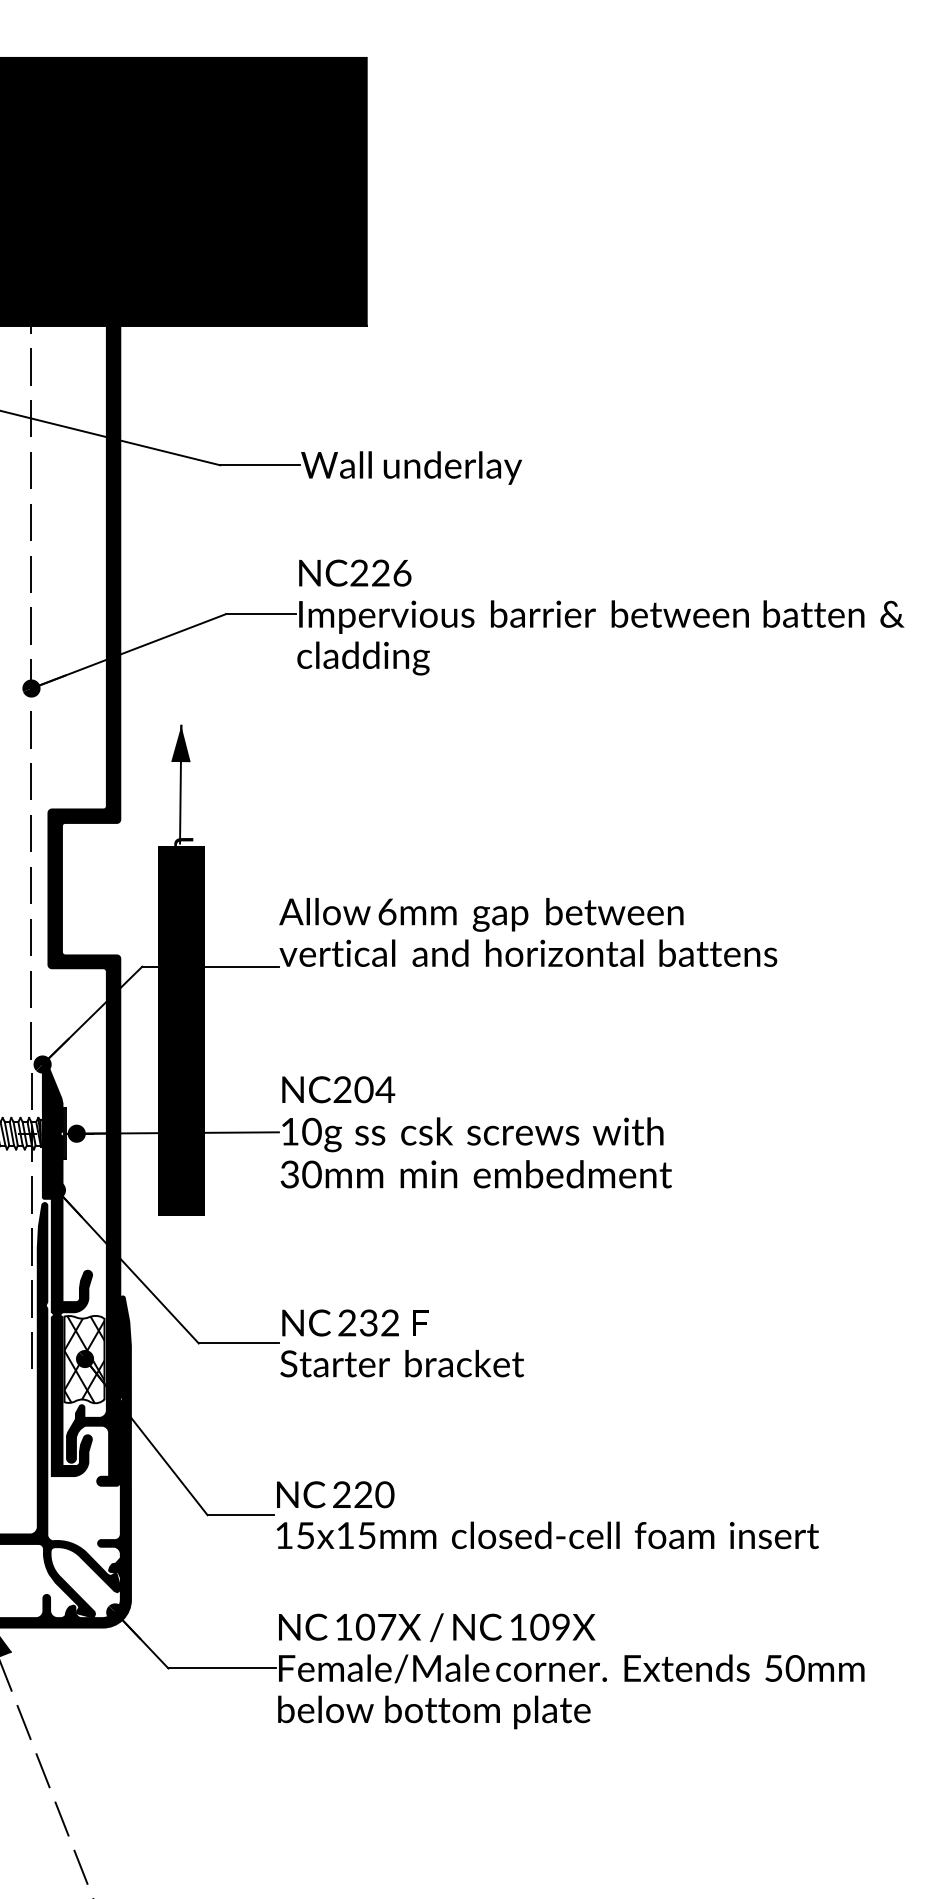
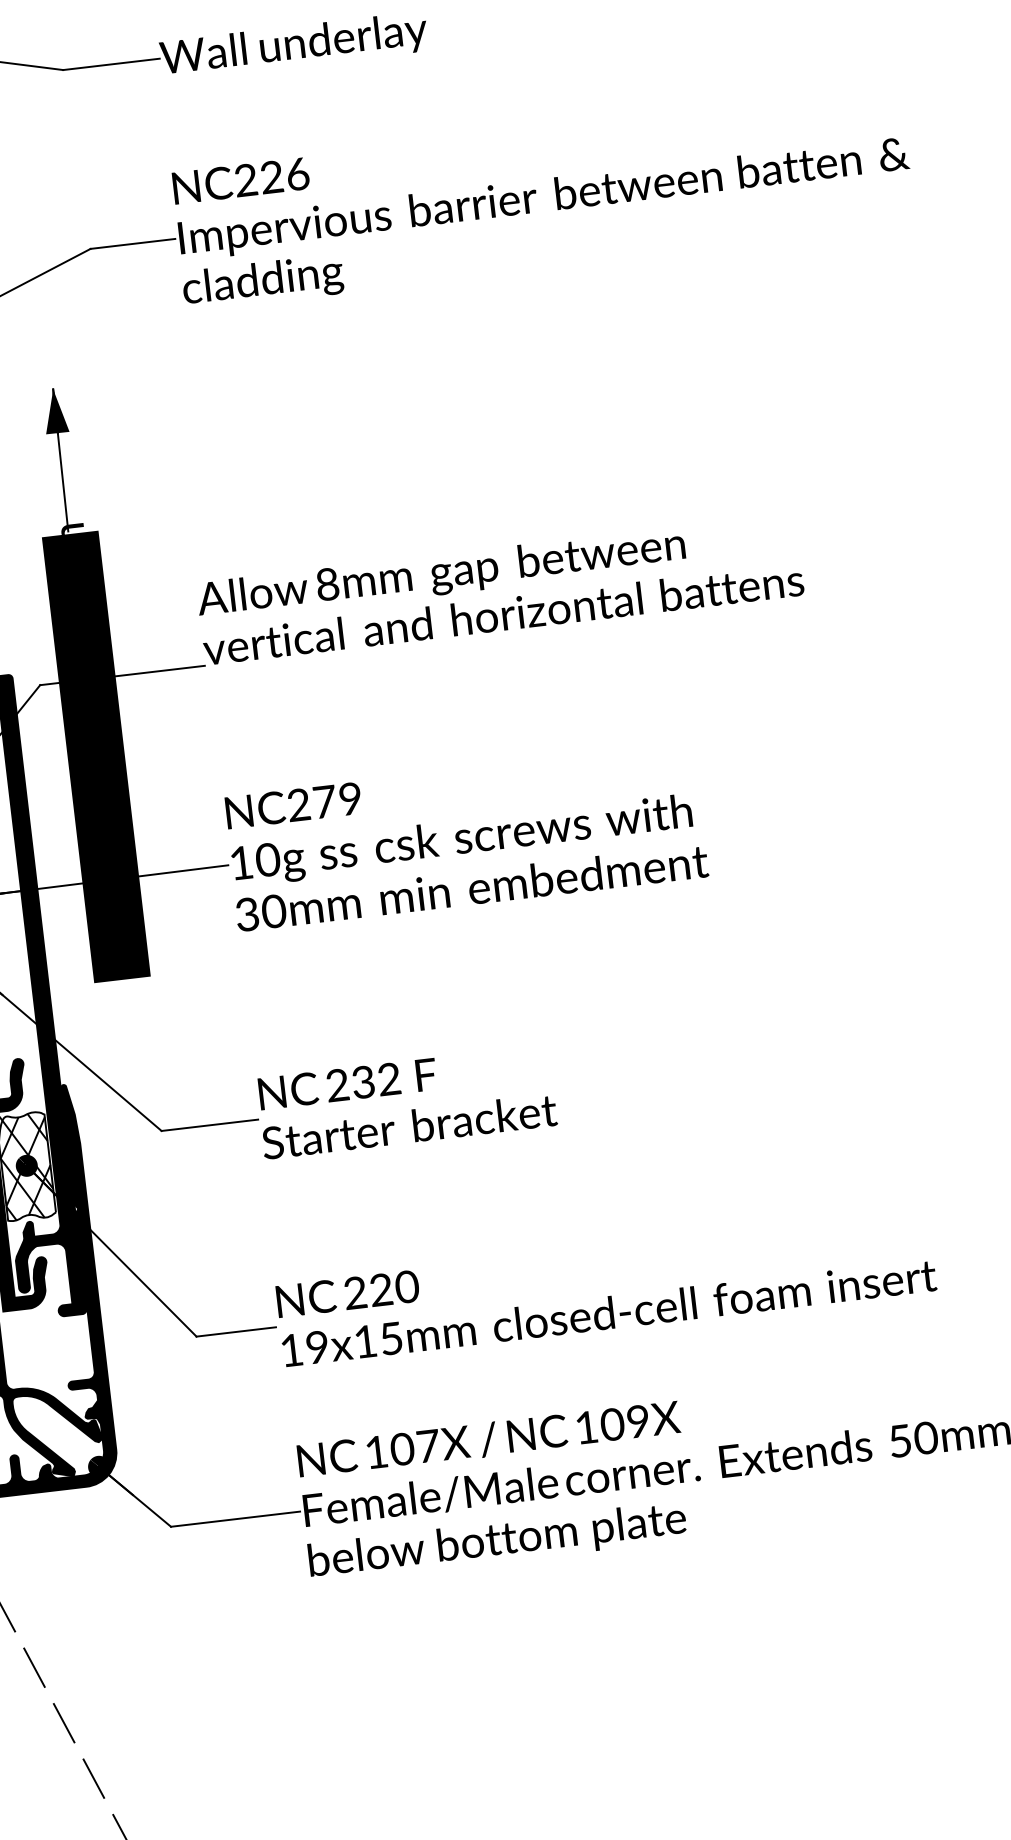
text: (387, 911) -> (327, 583), 6mm -> 8mm
text: (374, 1089) -> (337, 800), NC204 -> NC279
text: (305, 1535) -> (317, 1347), 15x15mm -> 19x15mm

